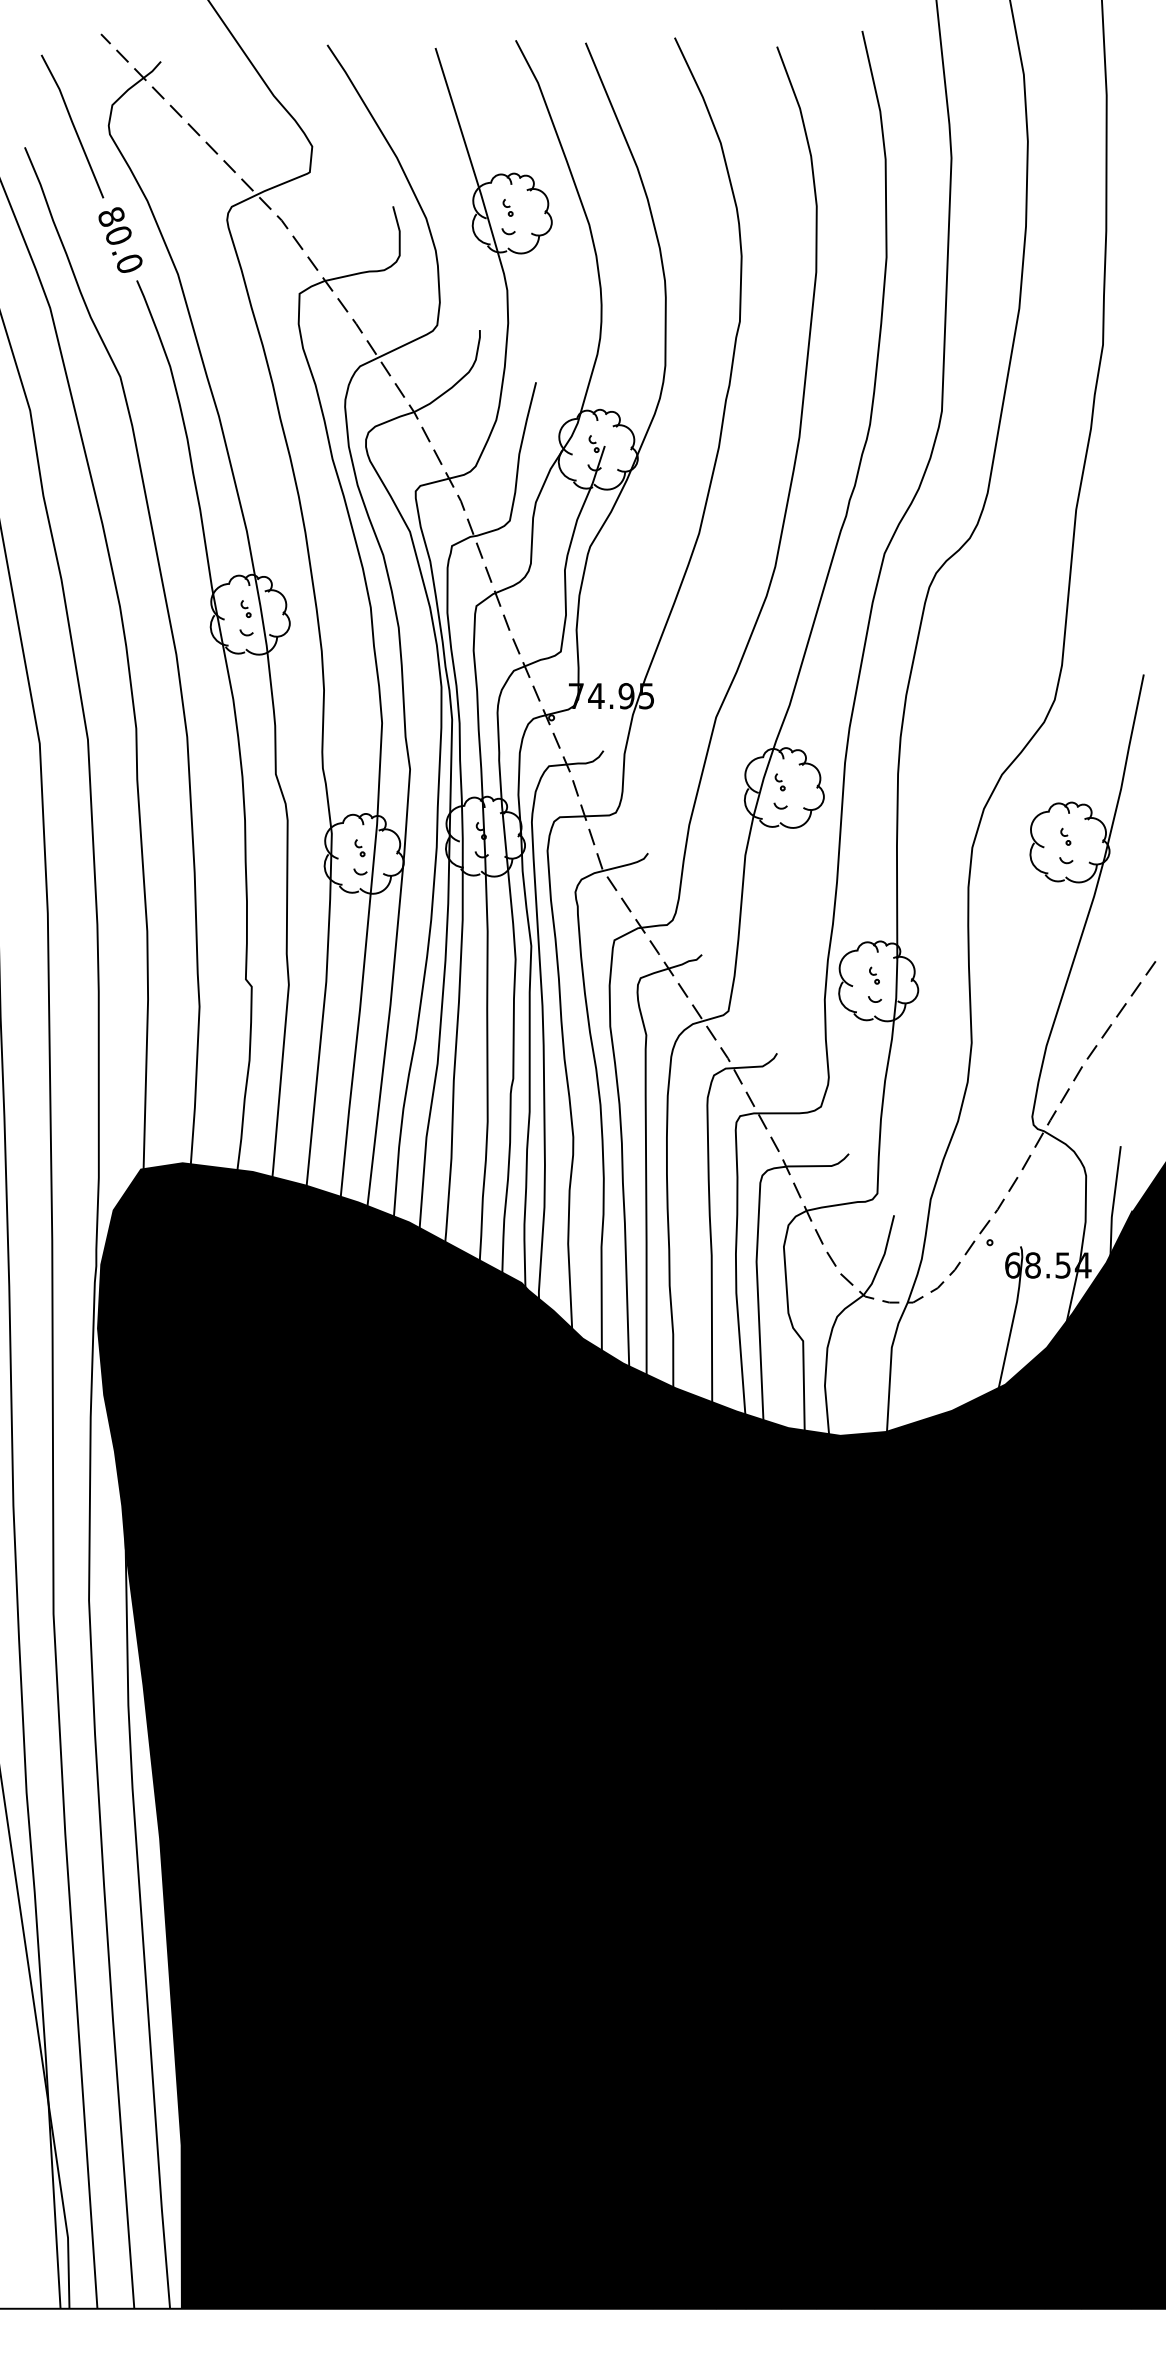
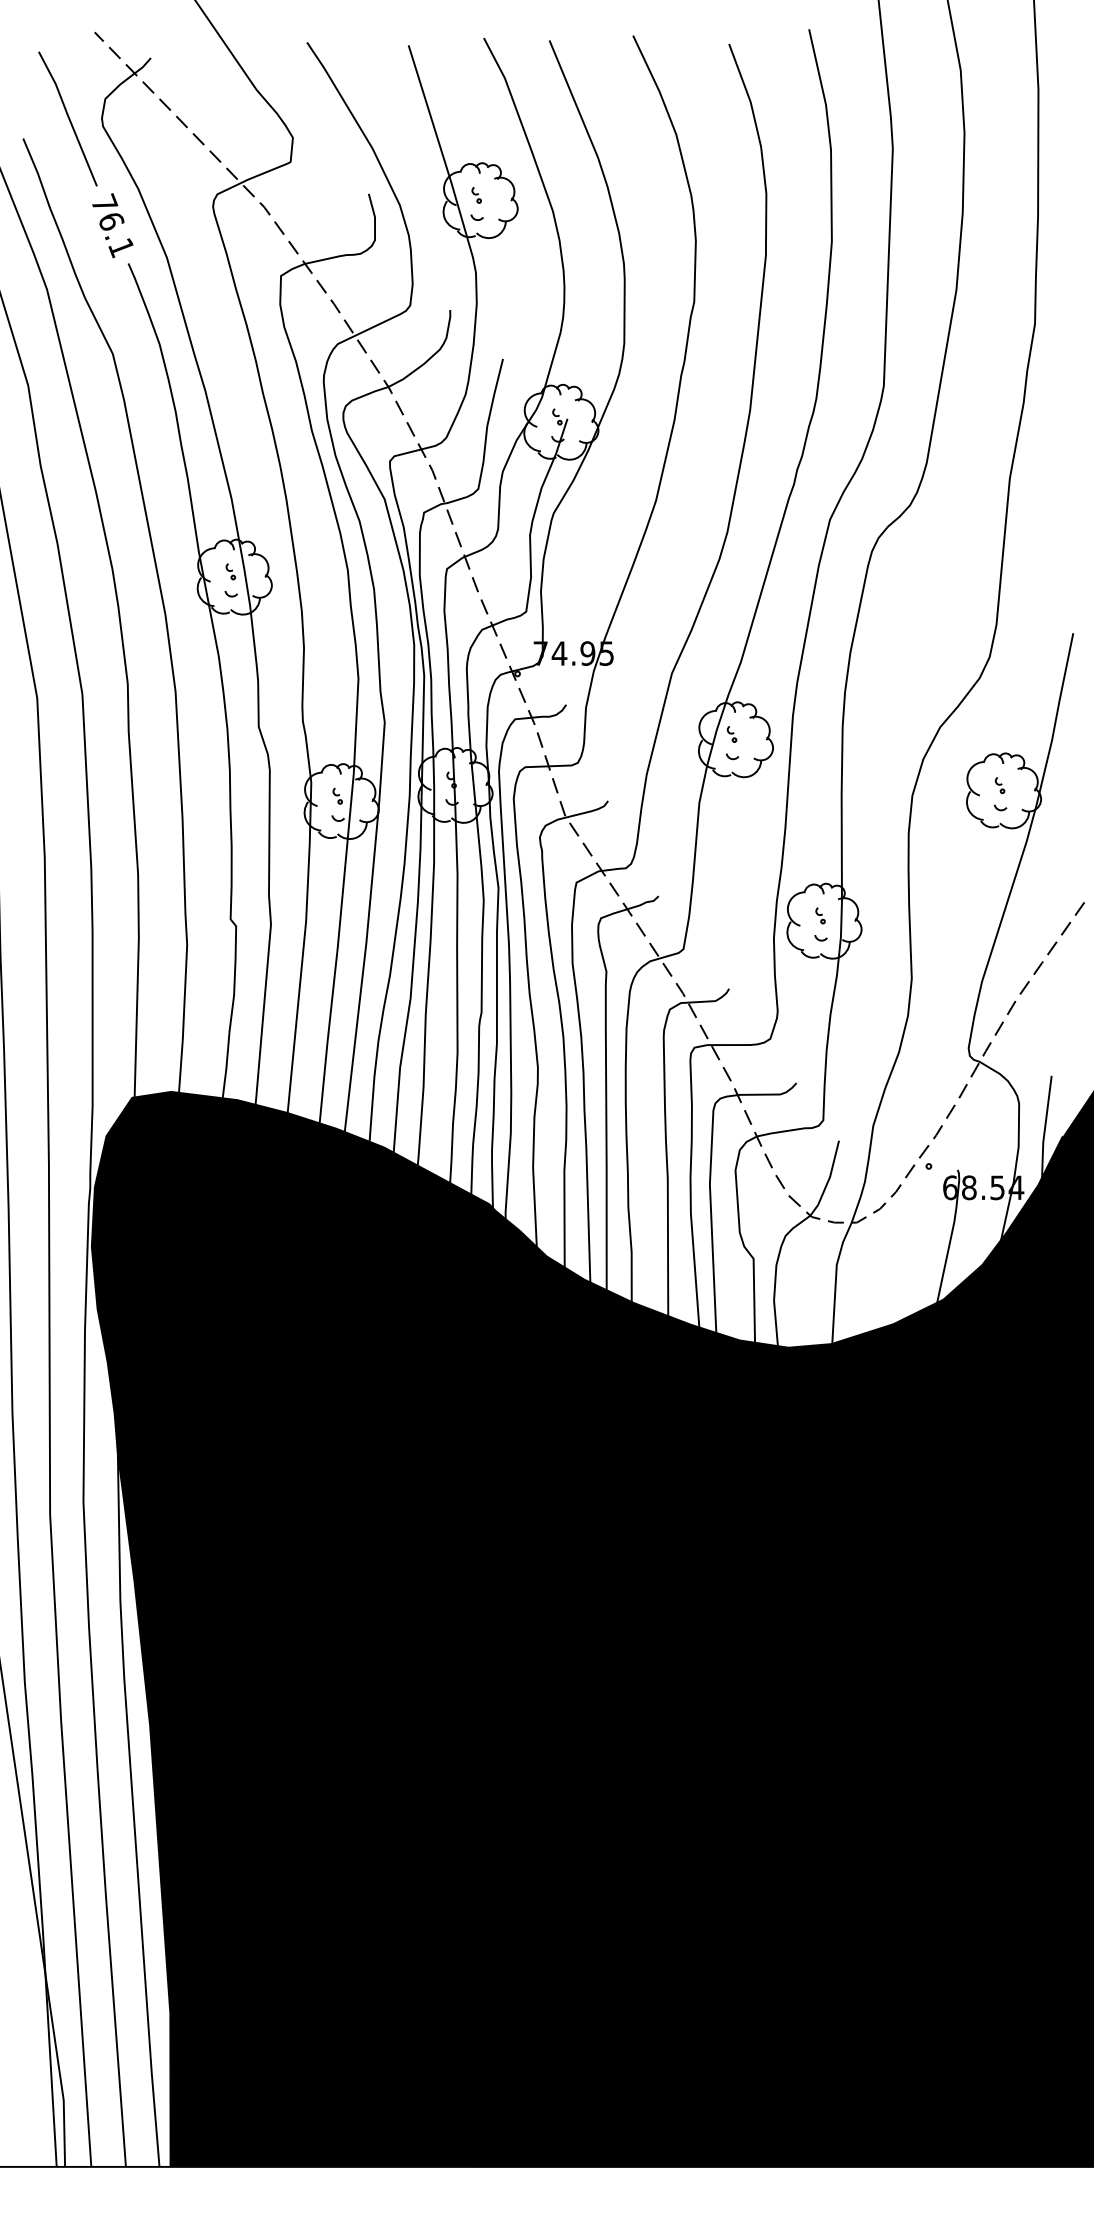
text: (119, 240) -> (112, 225), 80.0 -> 76.1

